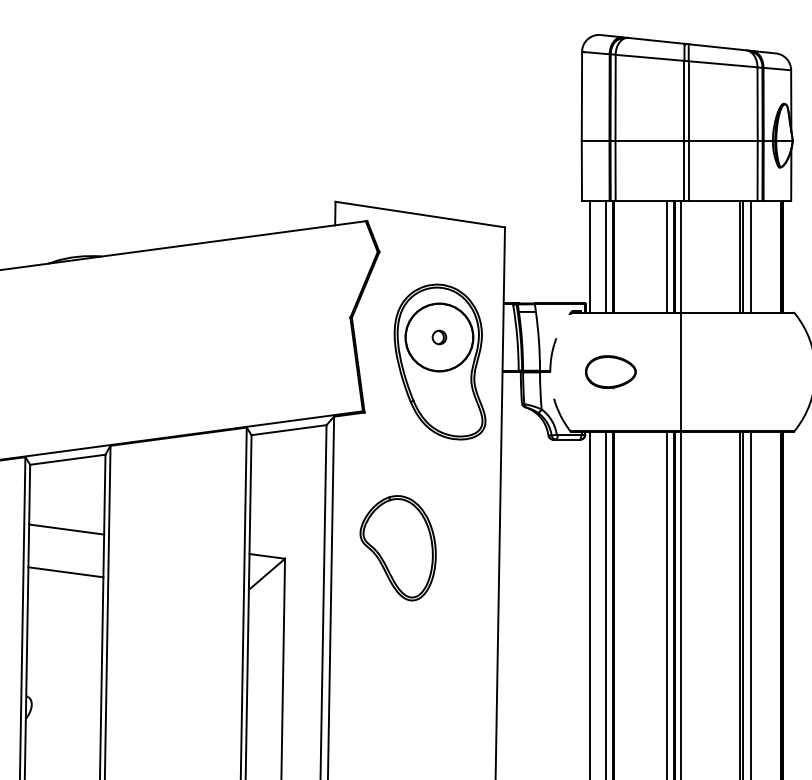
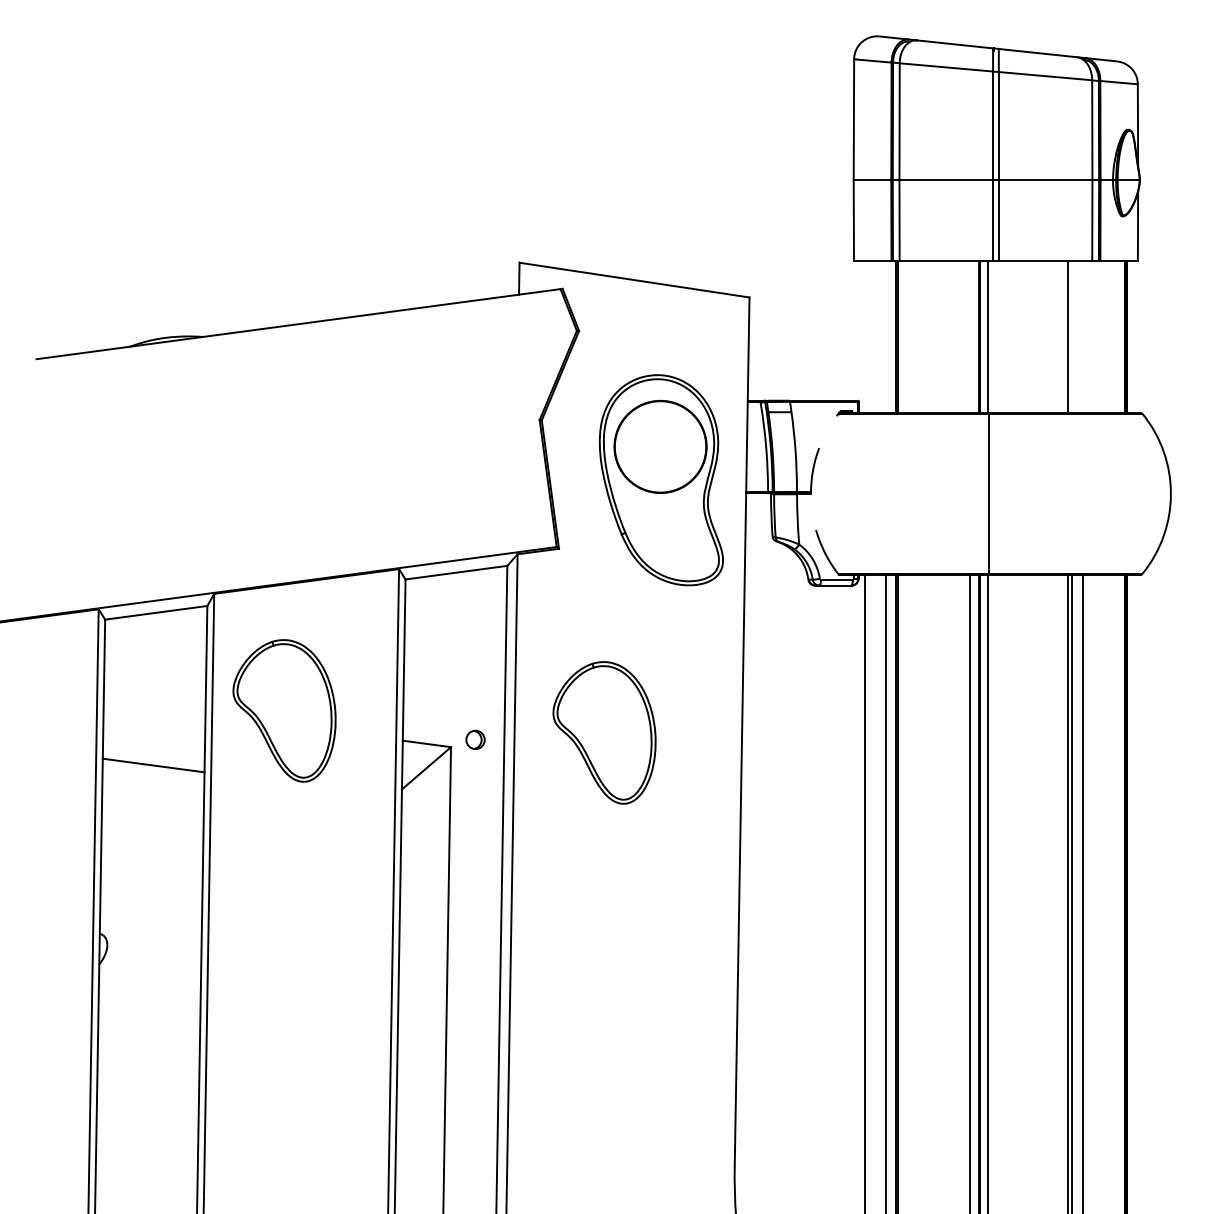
line: (589, 256) -> (864, 337), removed
line: (605, 256) -> (886, 337), removed
line: (667, 256) -> (969, 337), removed
line: (743, 256) -> (1072, 337), removed
line: (751, 256) -> (1083, 337), removed
part: (439, 337) -> (475, 739), moved
part: (611, 371) -> (893, 493), removed
line: (66, 529) -> (154, 707), removed
part: (162, 531) -> (284, 710), added

